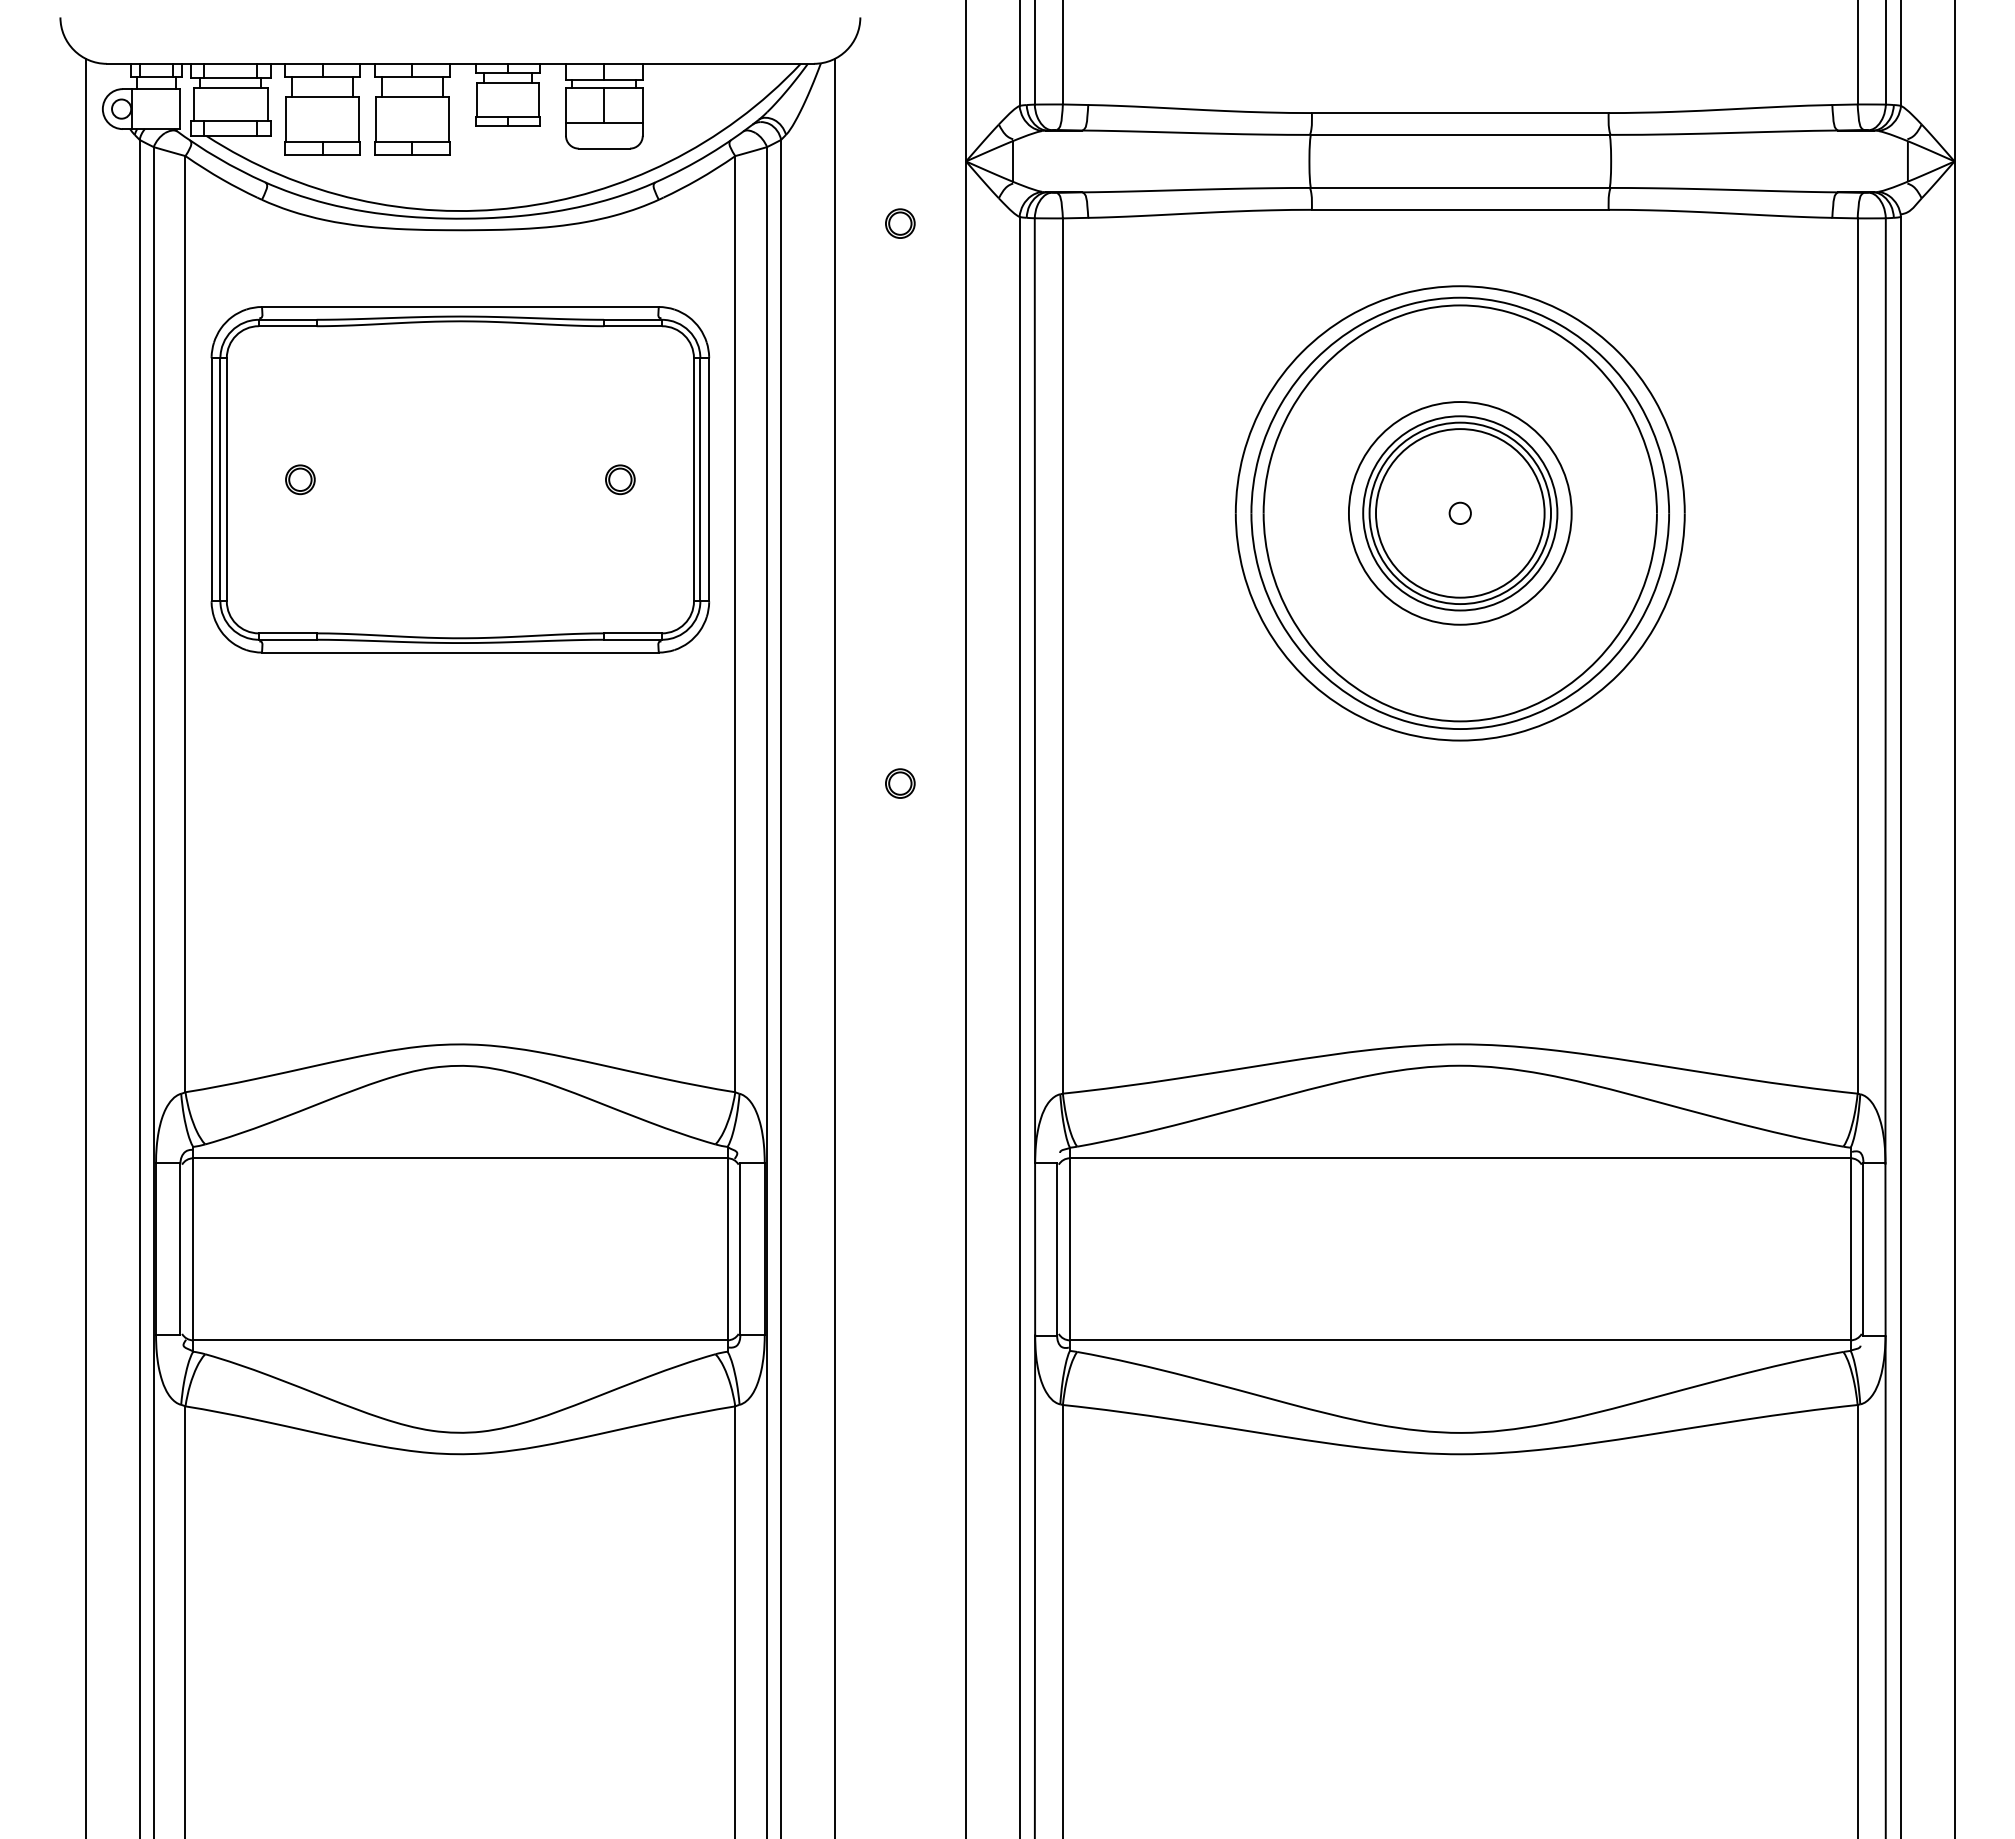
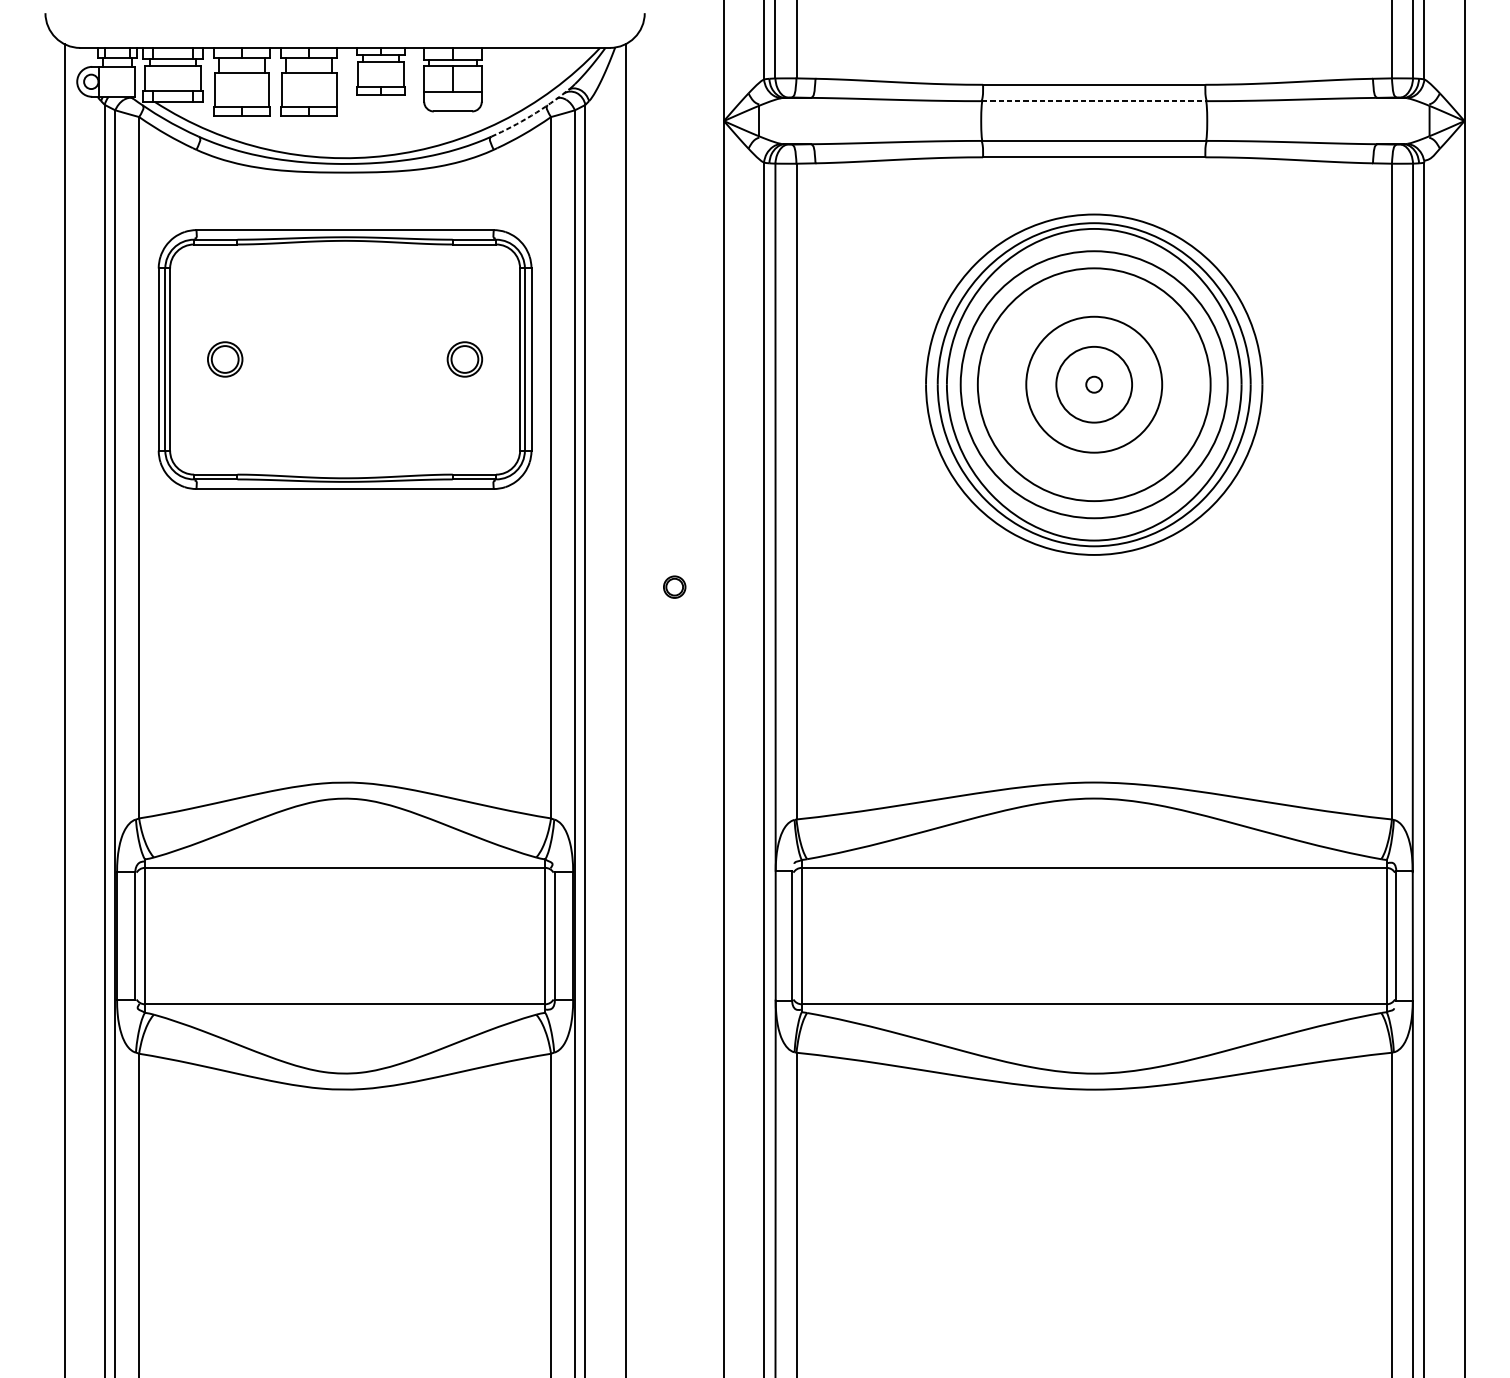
line: (1460, 134) -> (1094, 100), solid -> dashed
arc: (709, 154) -> (531, 115), solid -> dashed
part: (900, 223) -> (674, 167), removed
part: (300, 479) -> (225, 359), size x1.6
part: (620, 479) -> (465, 359), size x1.6
circle: (1459, 513) -> (1093, 384), size x0.6
circle: (1459, 513) -> (1093, 384), size x1.6
circle: (1460, 513) -> (1094, 384), size x1.6

